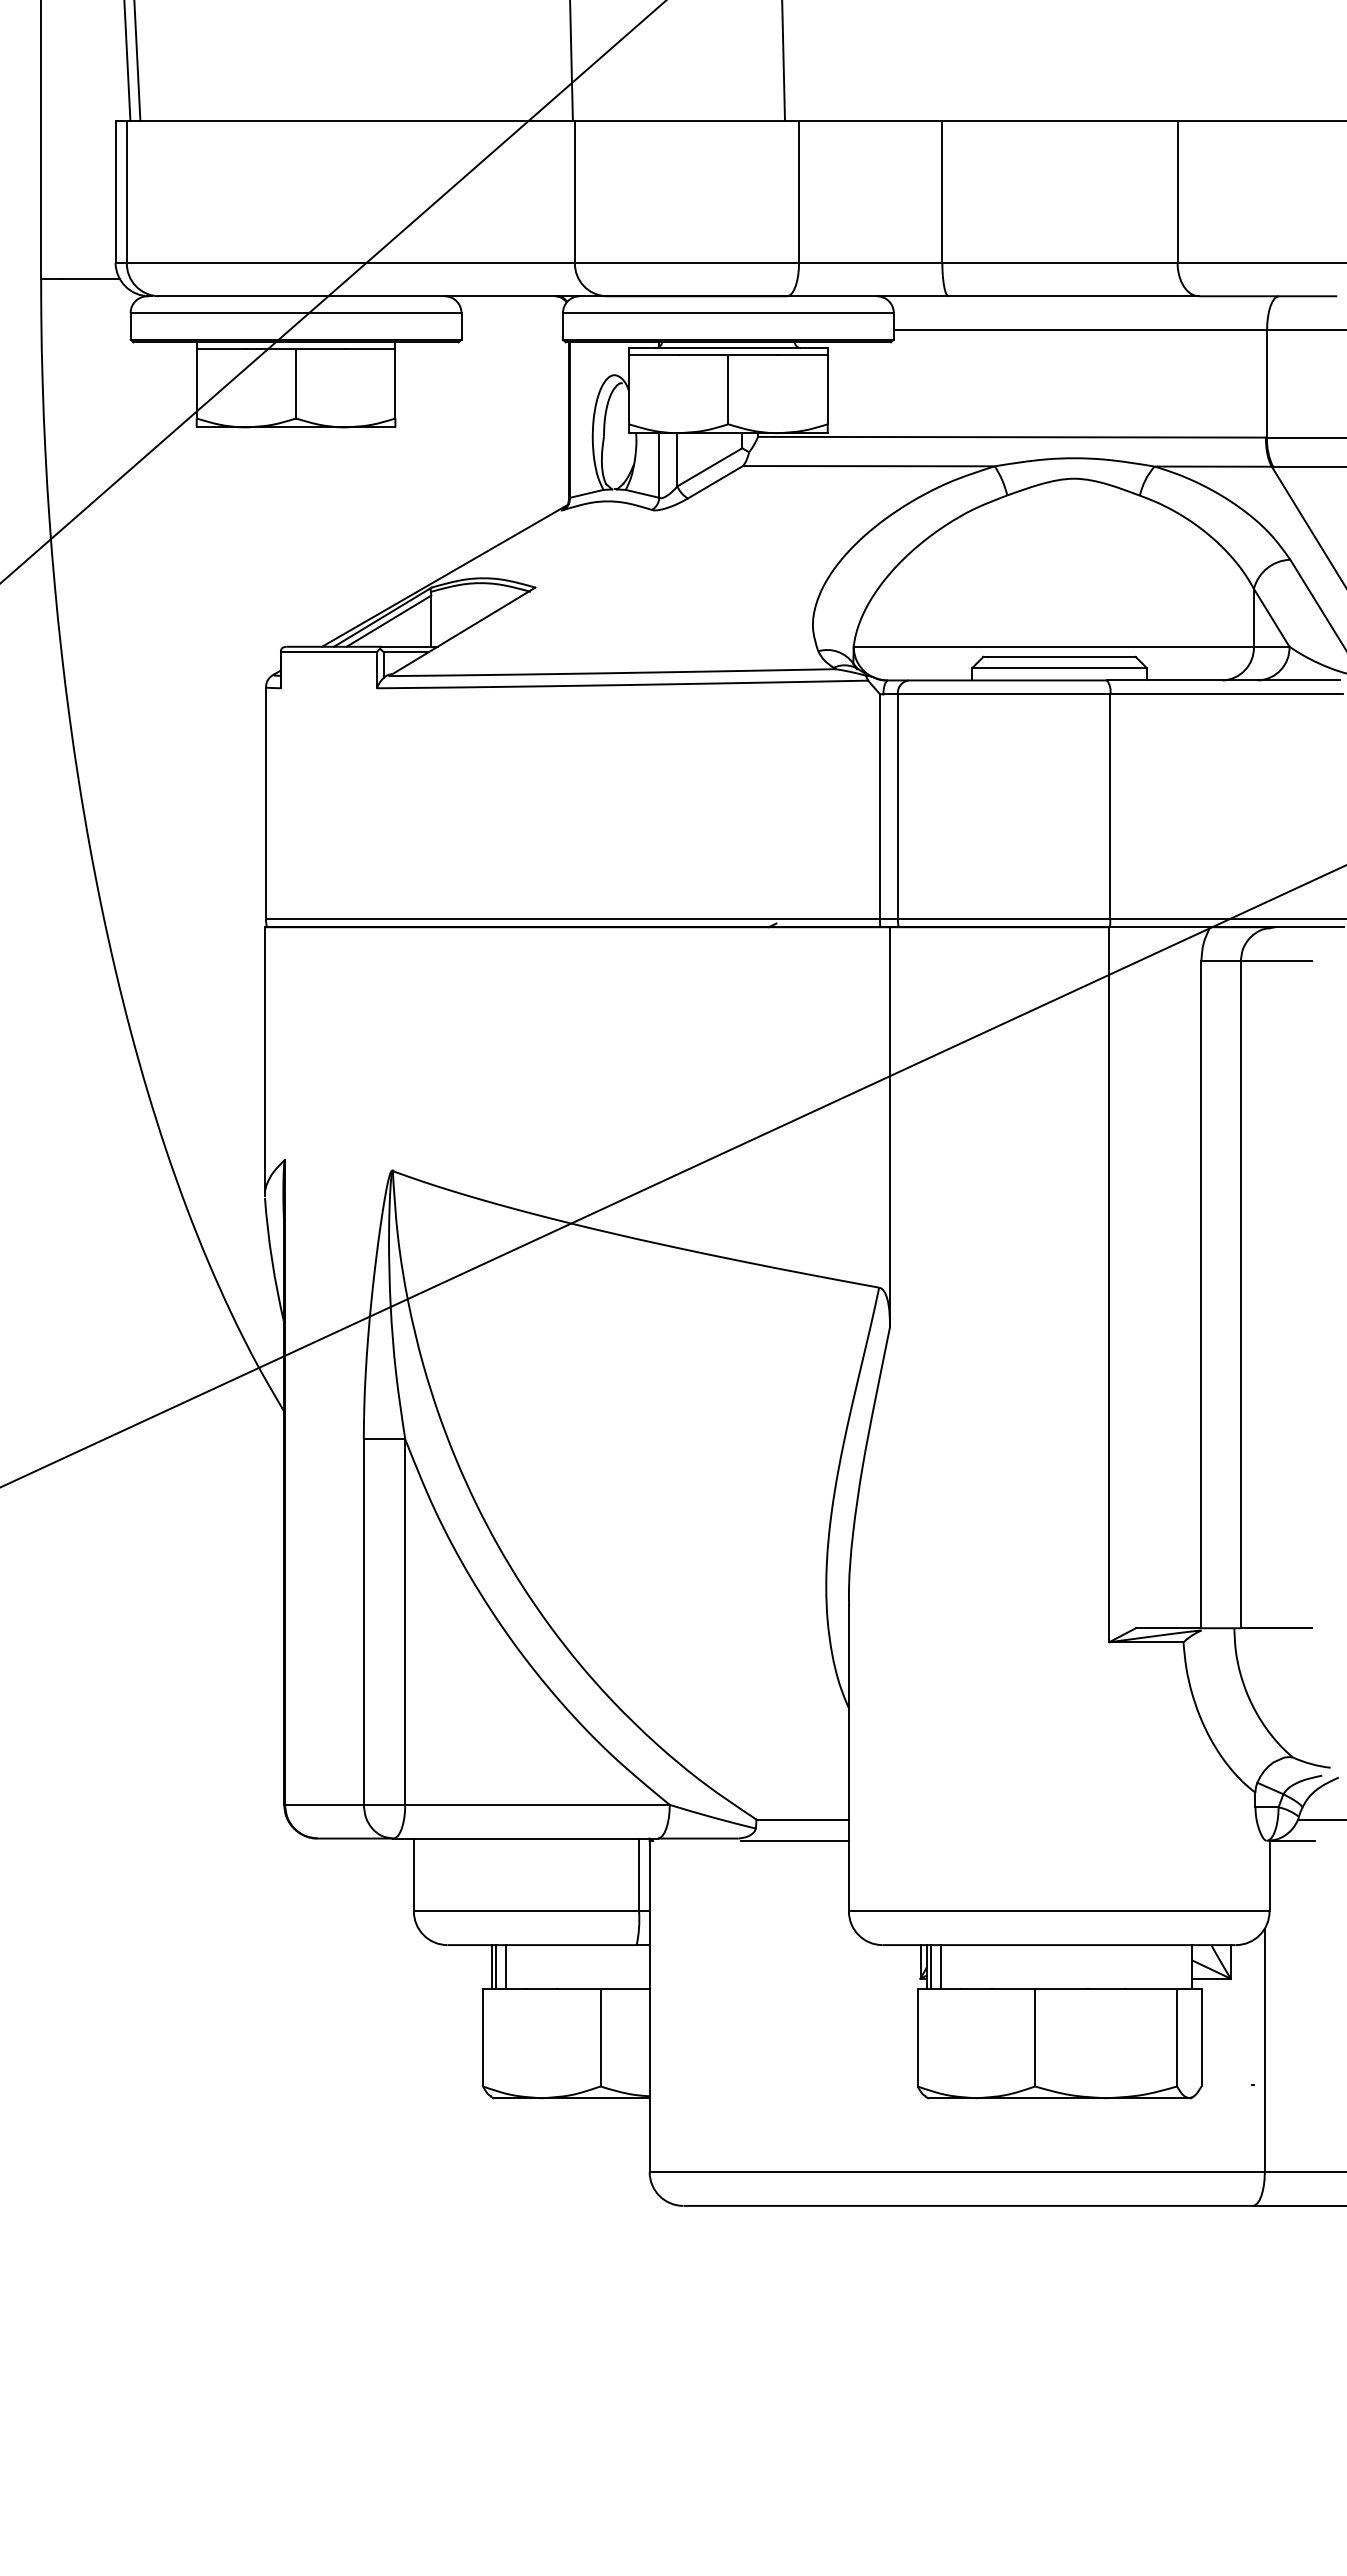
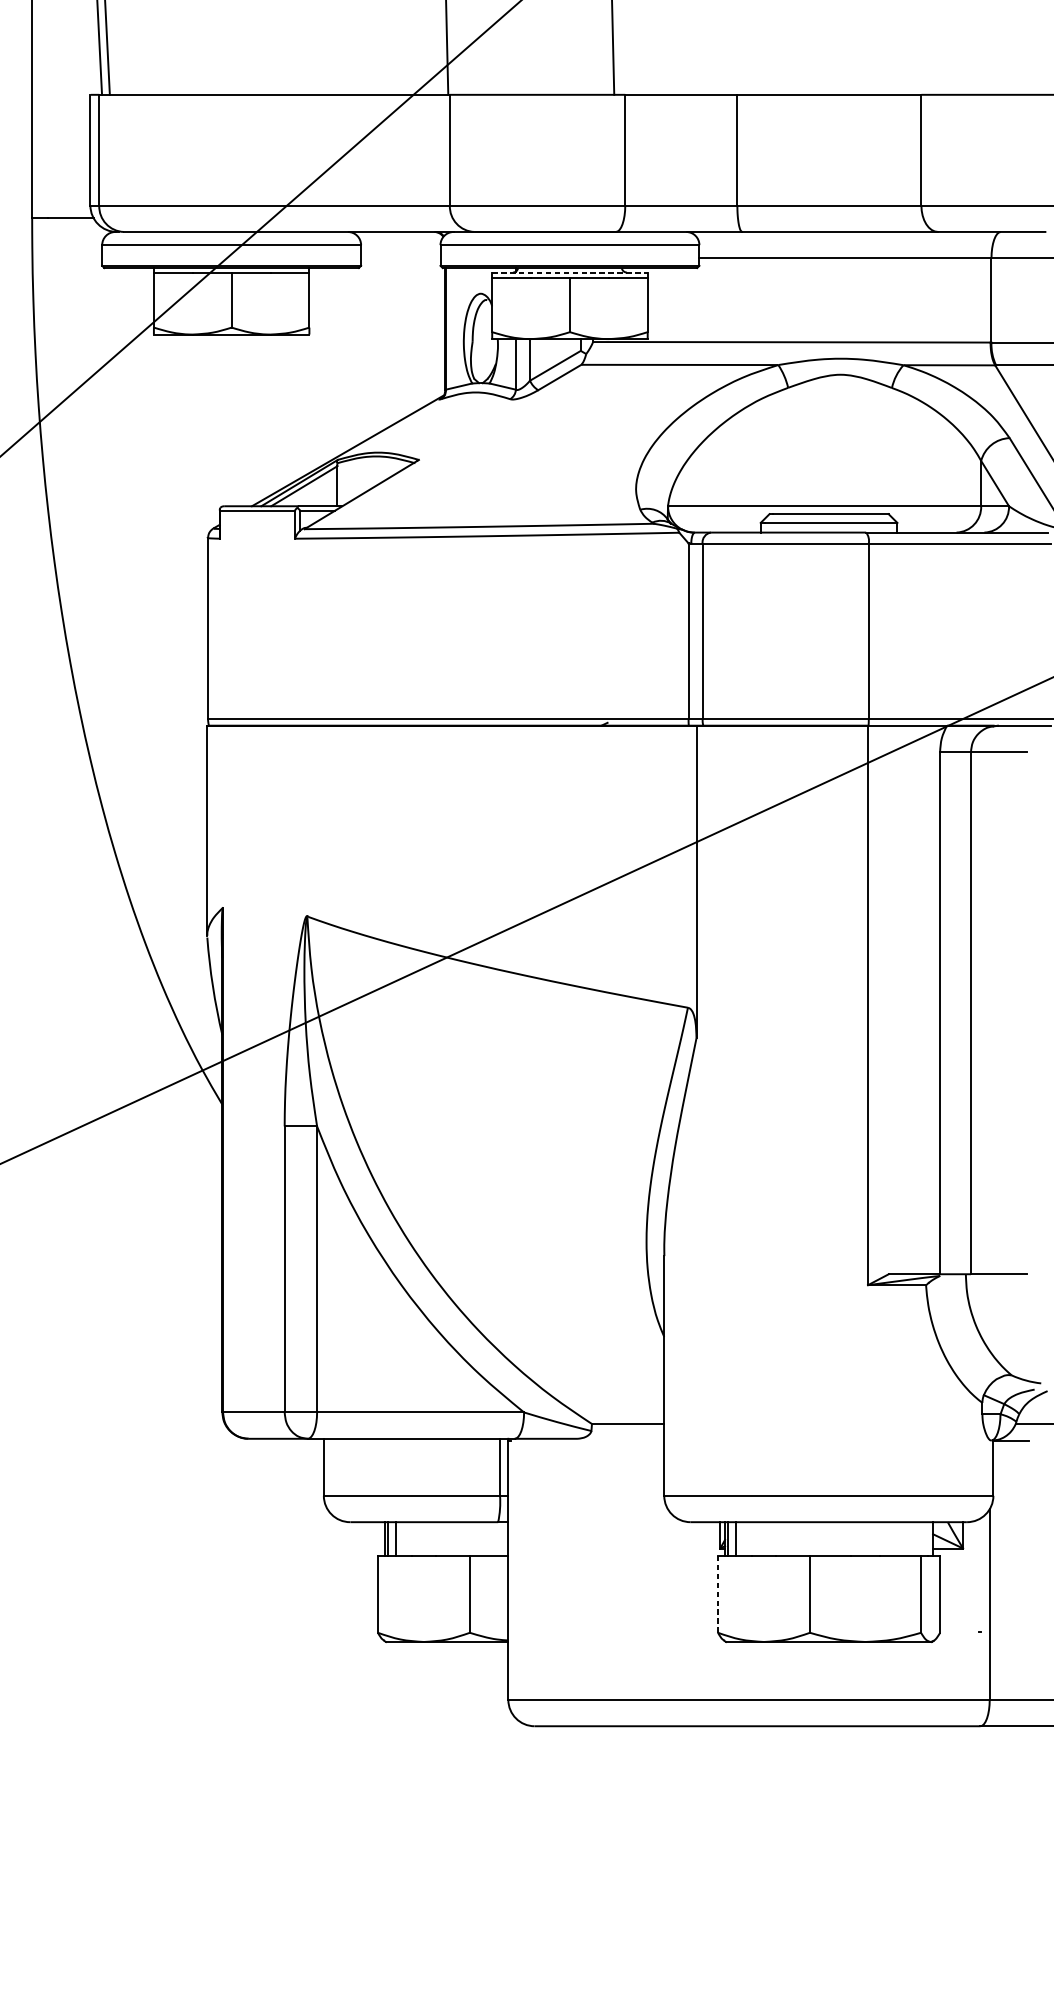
line: (728, 348) -> (570, 272), solid -> dashed
line: (794, 1840) -> (621, 1440), removed
line: (917, 2037) -> (717, 1594), solid -> dashed

